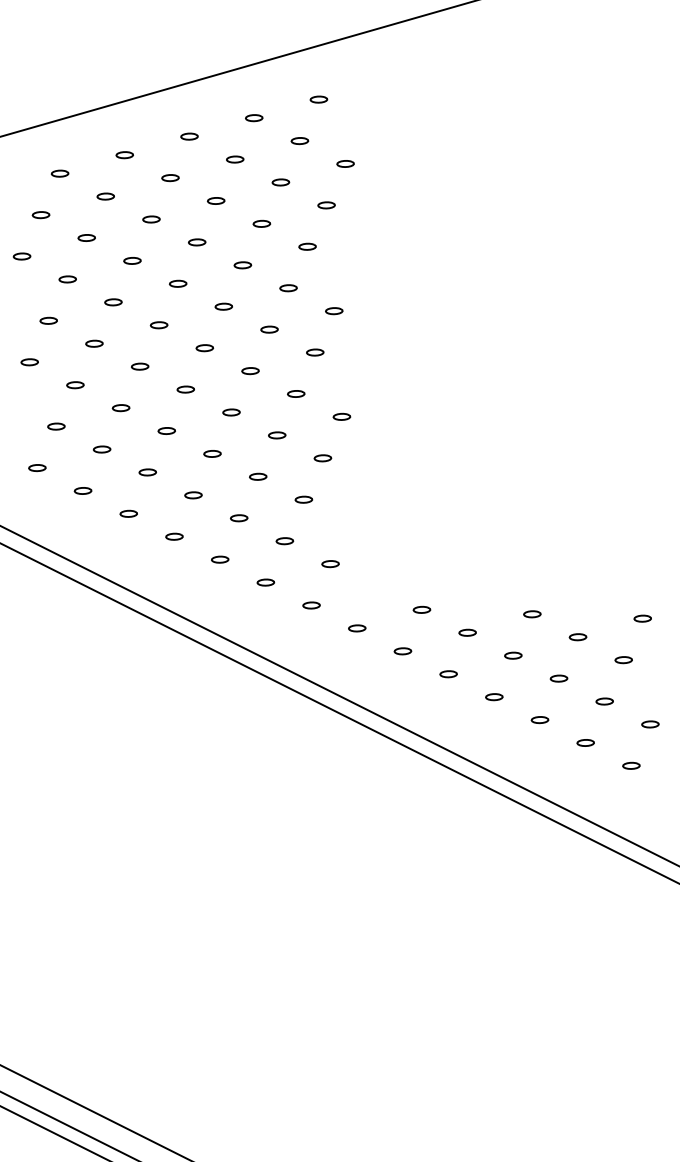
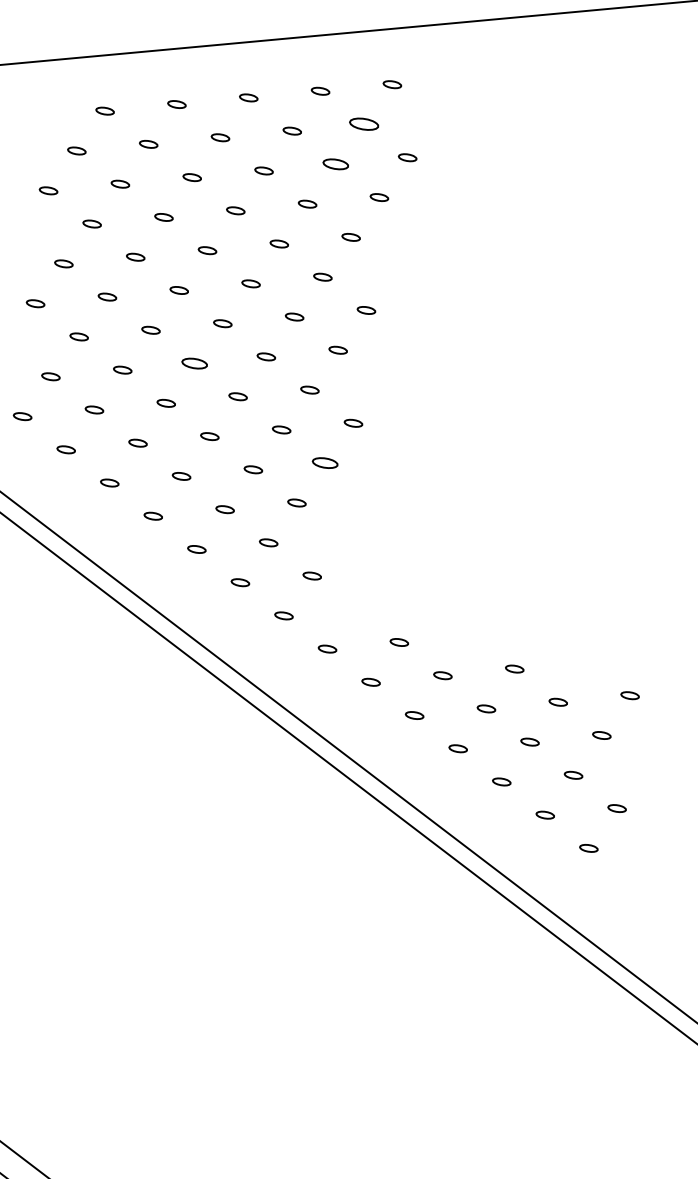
part: (299, 141) -> (363, 124), size x1.6
part: (280, 182) -> (335, 164), size x1.4
part: (185, 389) -> (194, 363), size x1.4
part: (322, 458) -> (324, 463), size x1.4

